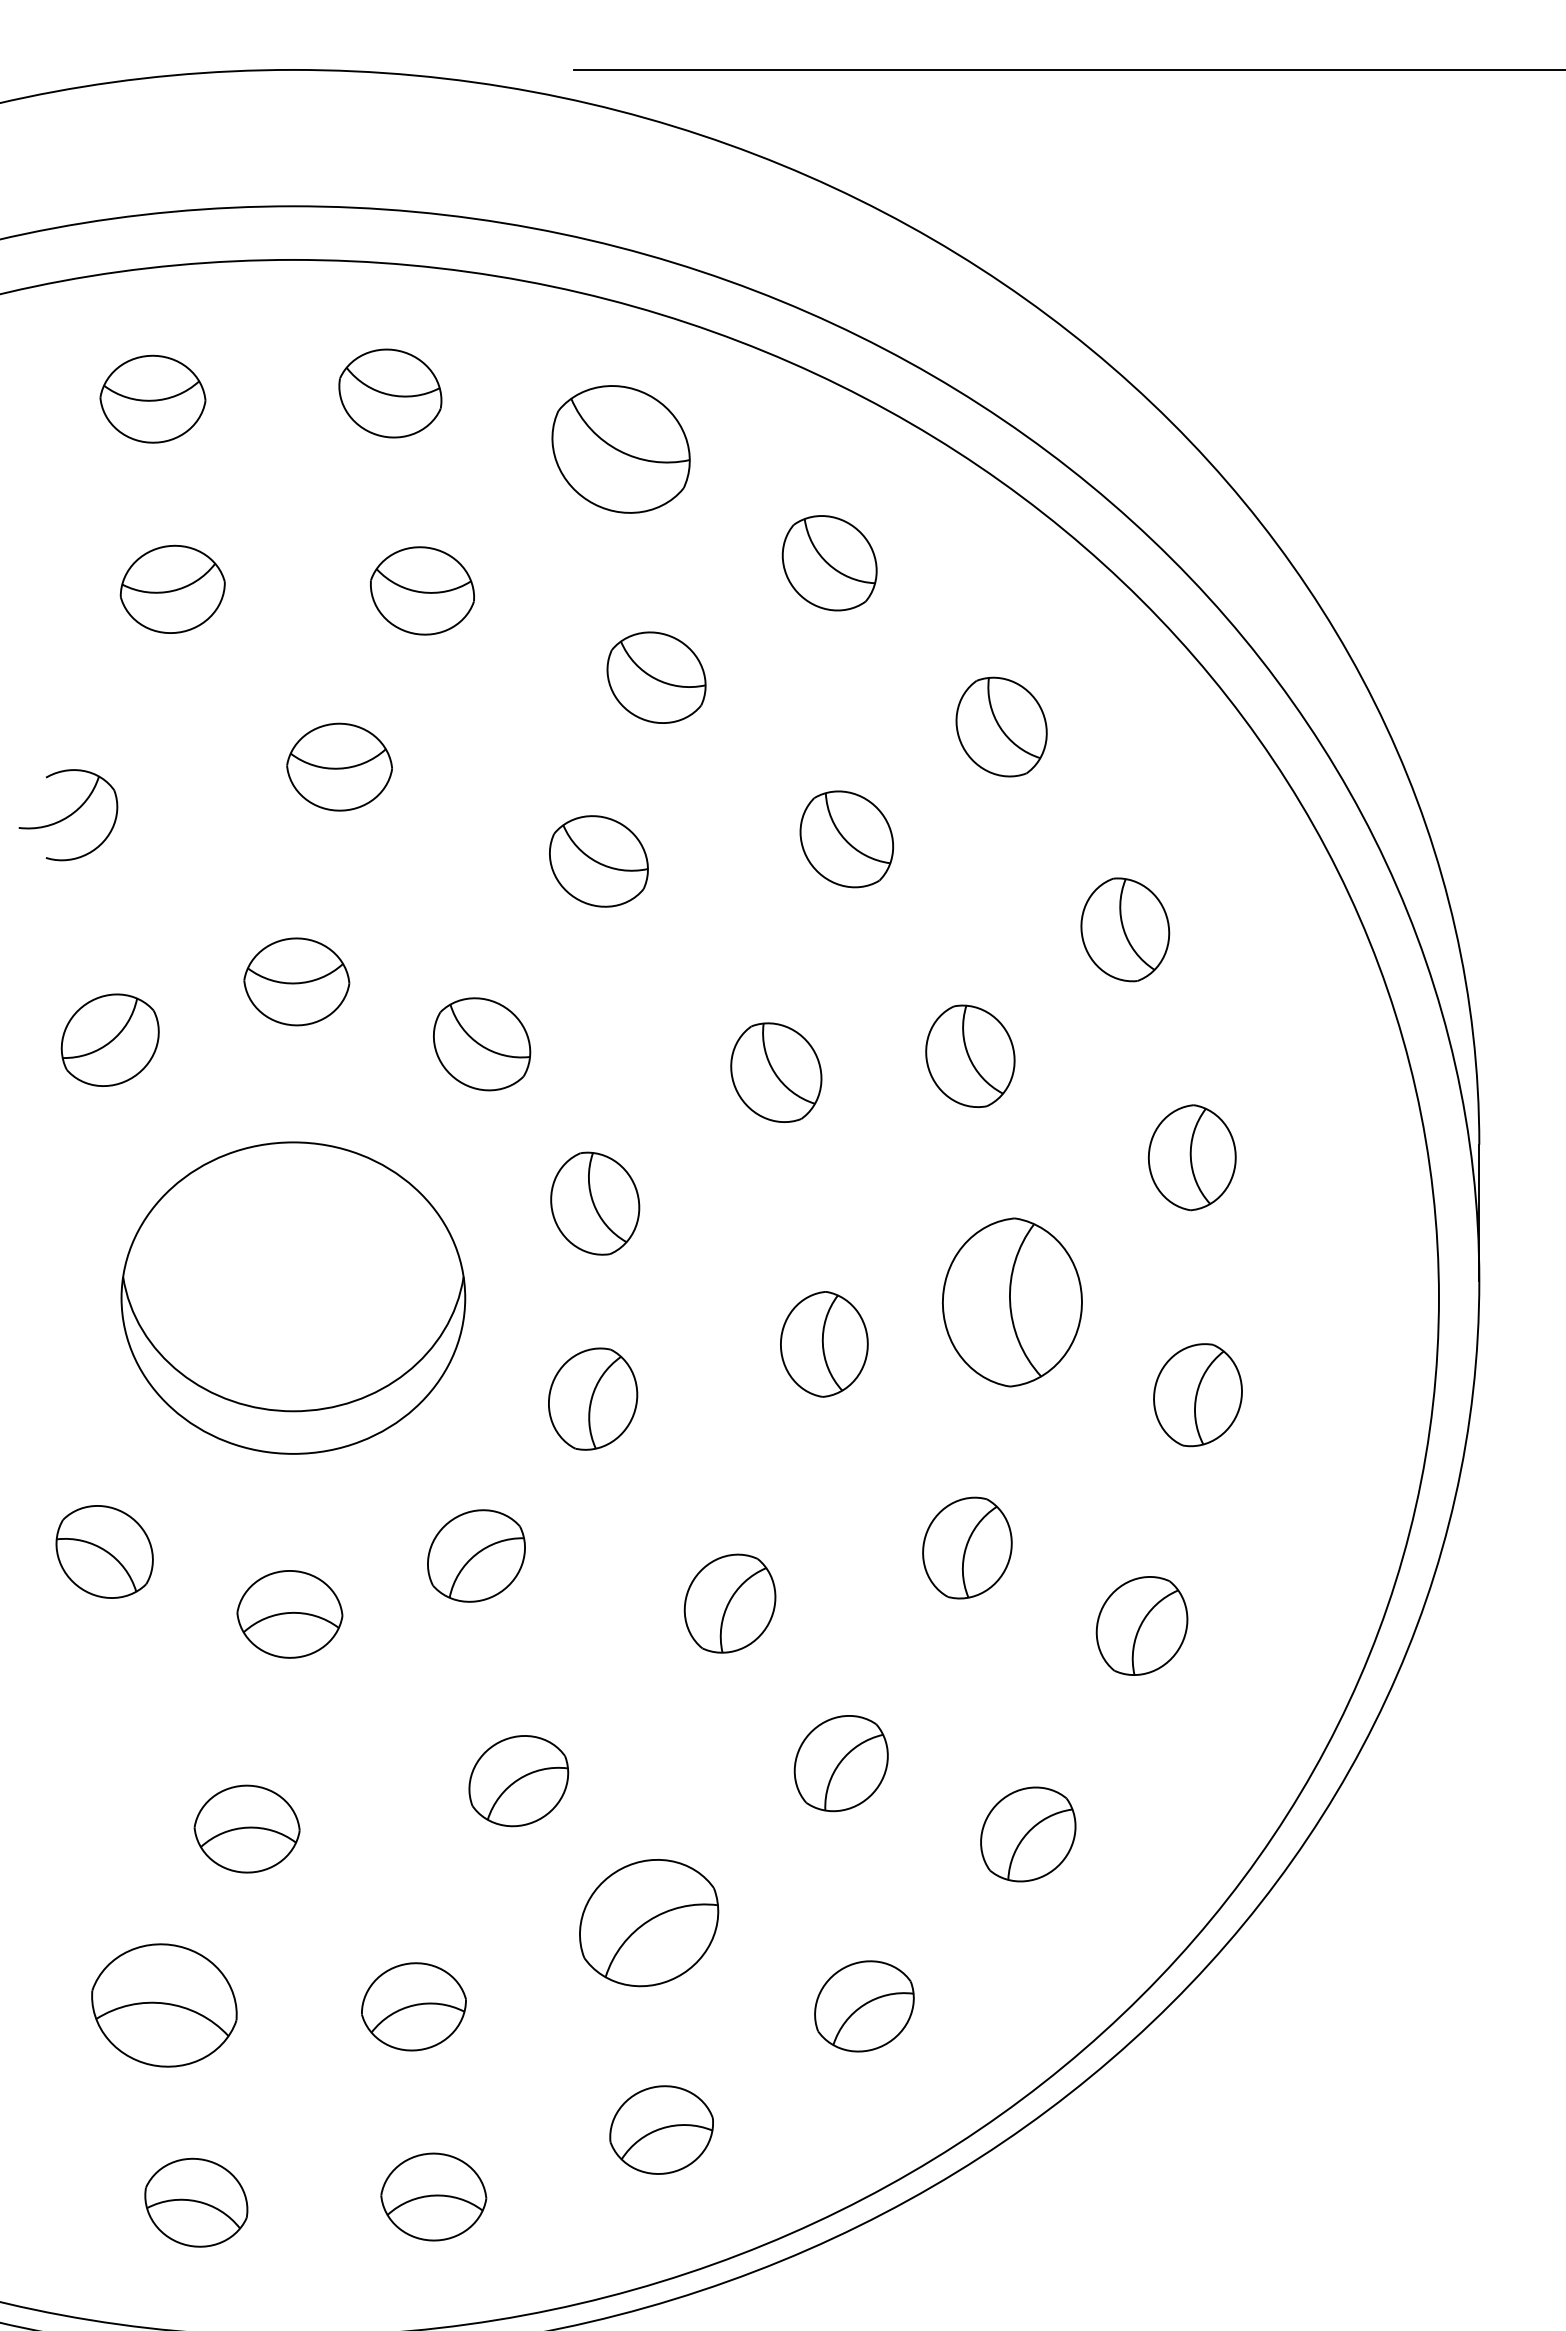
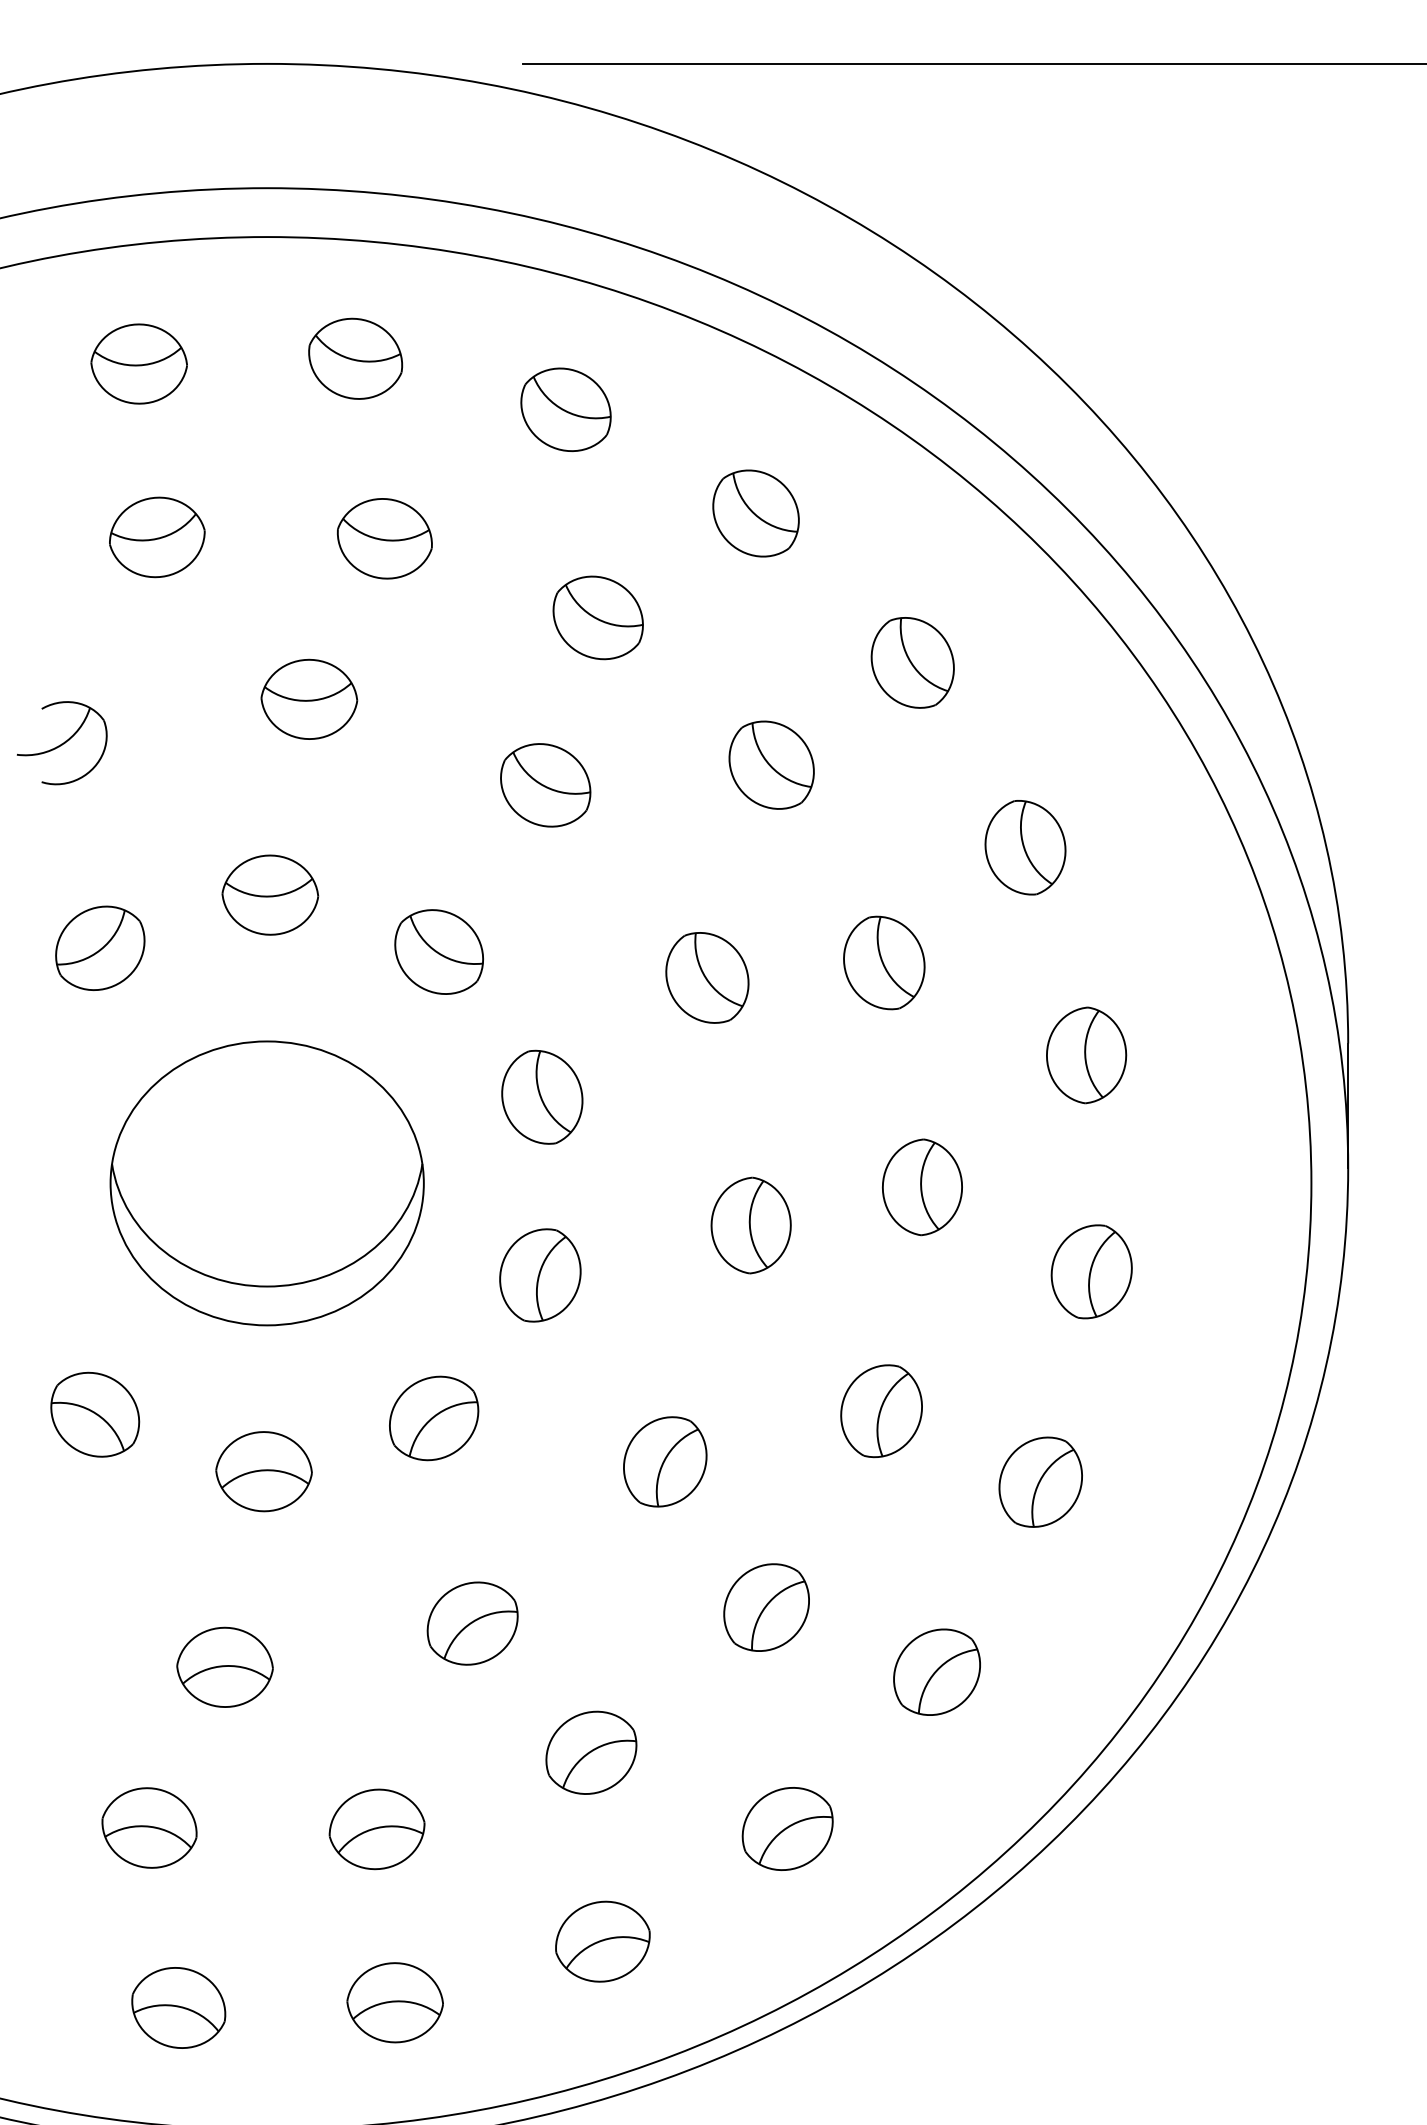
part: (621, 449) -> (566, 409), size x0.71
part: (1011, 1302) -> (921, 1187), size x0.62
part: (648, 1922) -> (590, 1752), size x0.71
part: (163, 2004) -> (148, 1827), size x0.71

